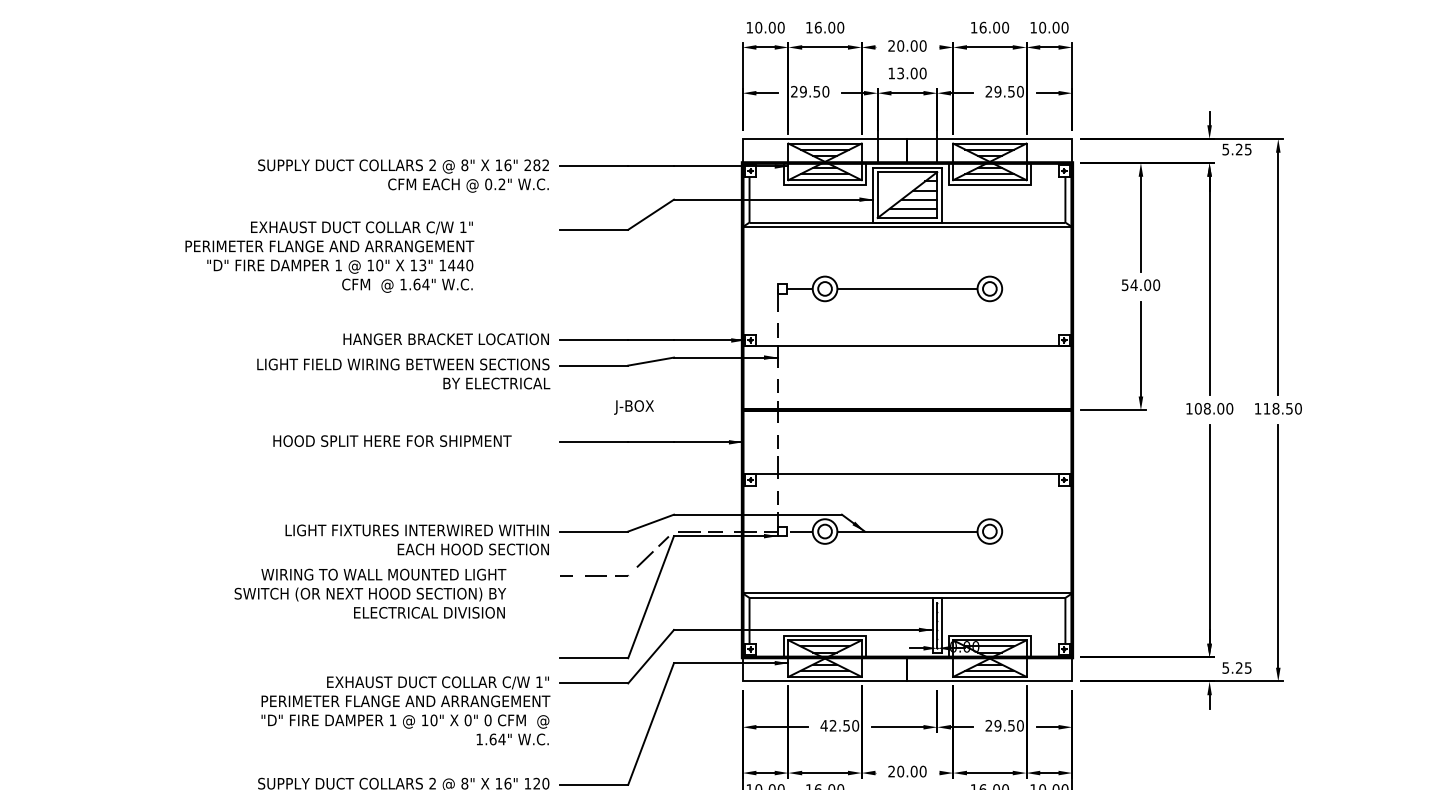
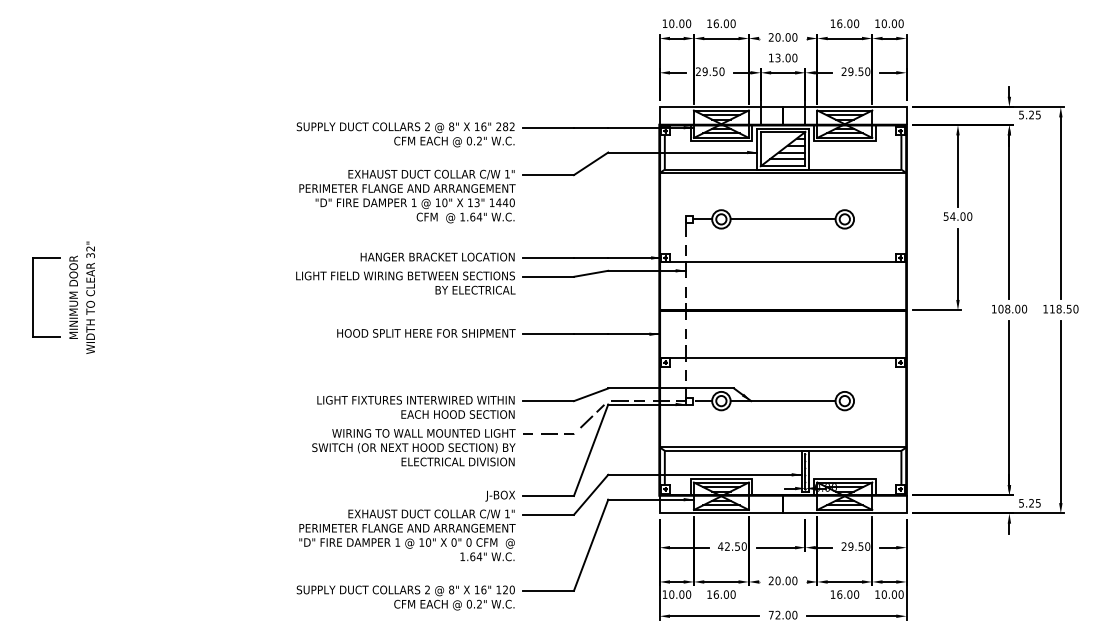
text: (329, 257) -> (407, 196), moved
text: (632, 406) -> (499, 495), moved
text: (392, 441) -> (426, 333), moved
text: (369, 593) -> (413, 447), moved

